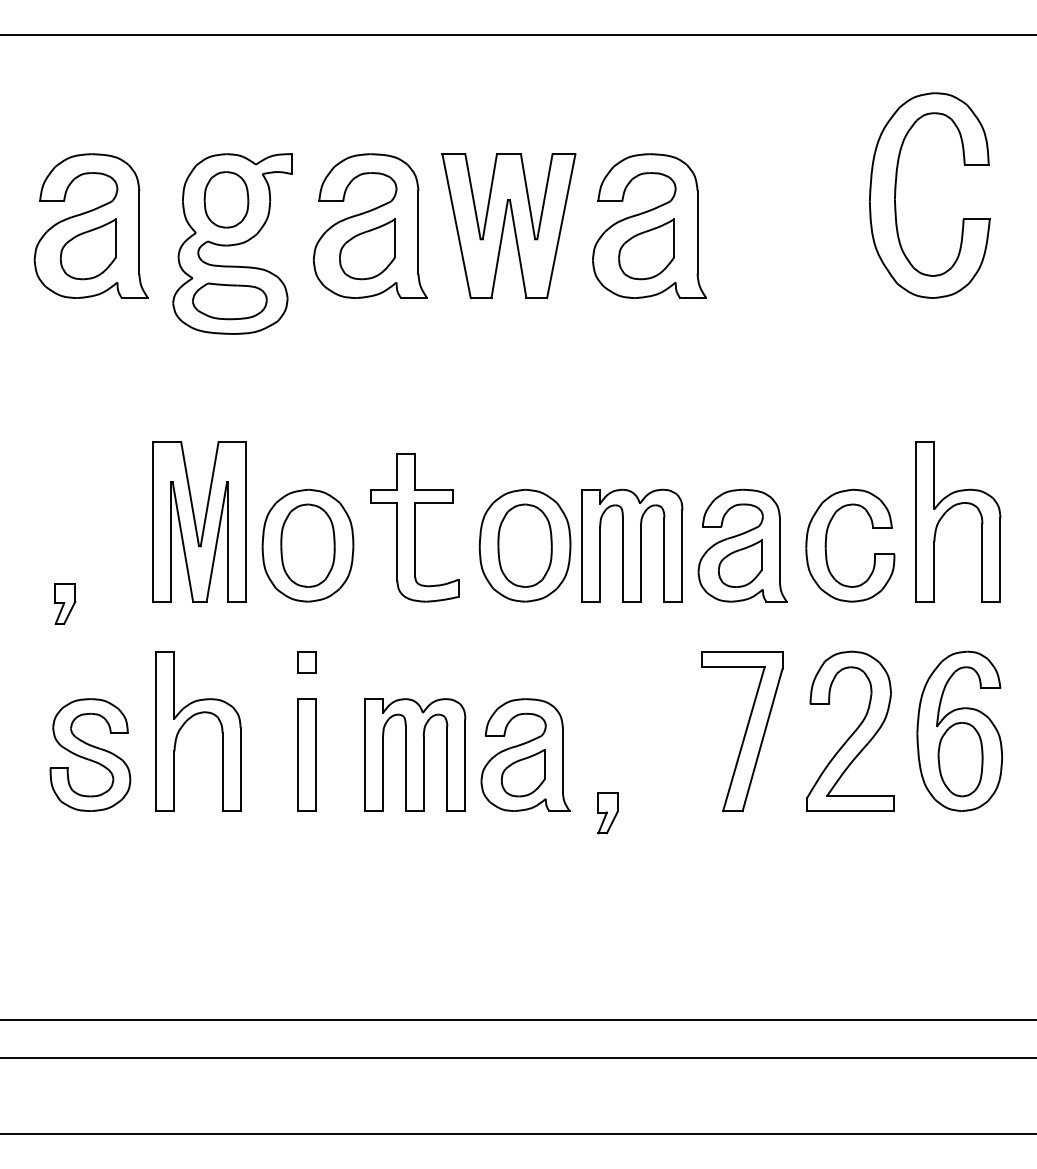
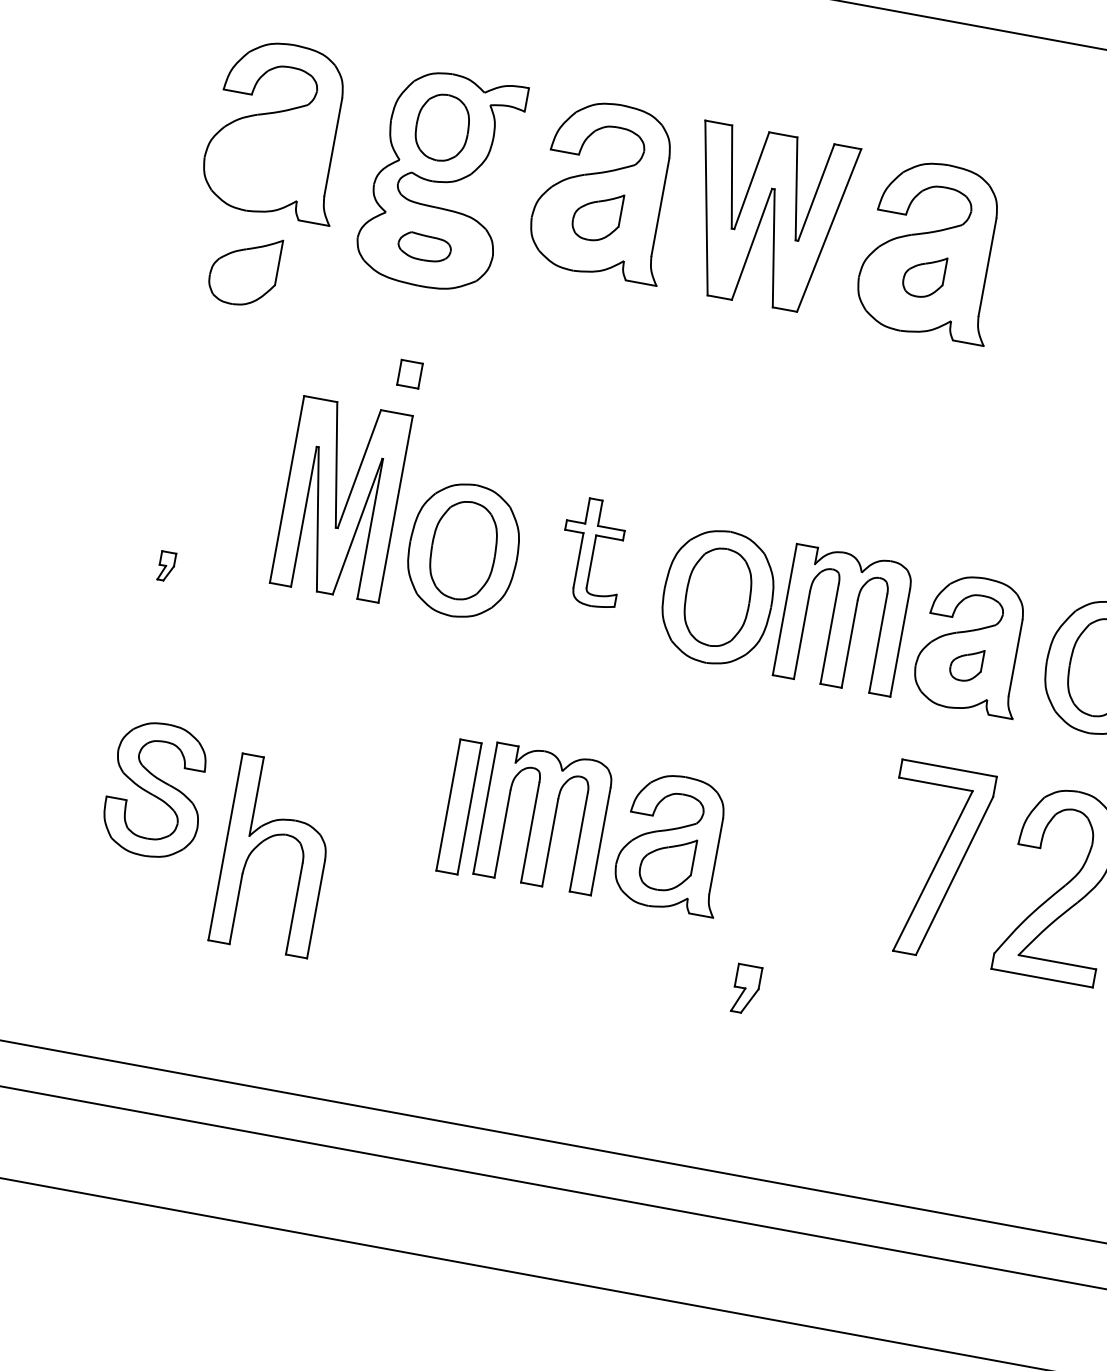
part: (88, 249) -> (244, 270), moved
part: (367, 249) -> (597, 216), size x0.7
part: (646, 249) -> (924, 276), size x0.6
part: (229, 301) -> (424, 247), size x0.6
part: (414, 527) -> (592, 552), size x0.6
part: (740, 563) -> (966, 664), size x0.6
part: (65, 603) -> (166, 566), size x0.6
part: (306, 662) -> (409, 374), moved
part: (191, 718) -> (269, 839), moved
part: (90, 754) -> (156, 789), moved
part: (306, 754) -> (458, 806), moved
part: (607, 813) -> (745, 989), moved

